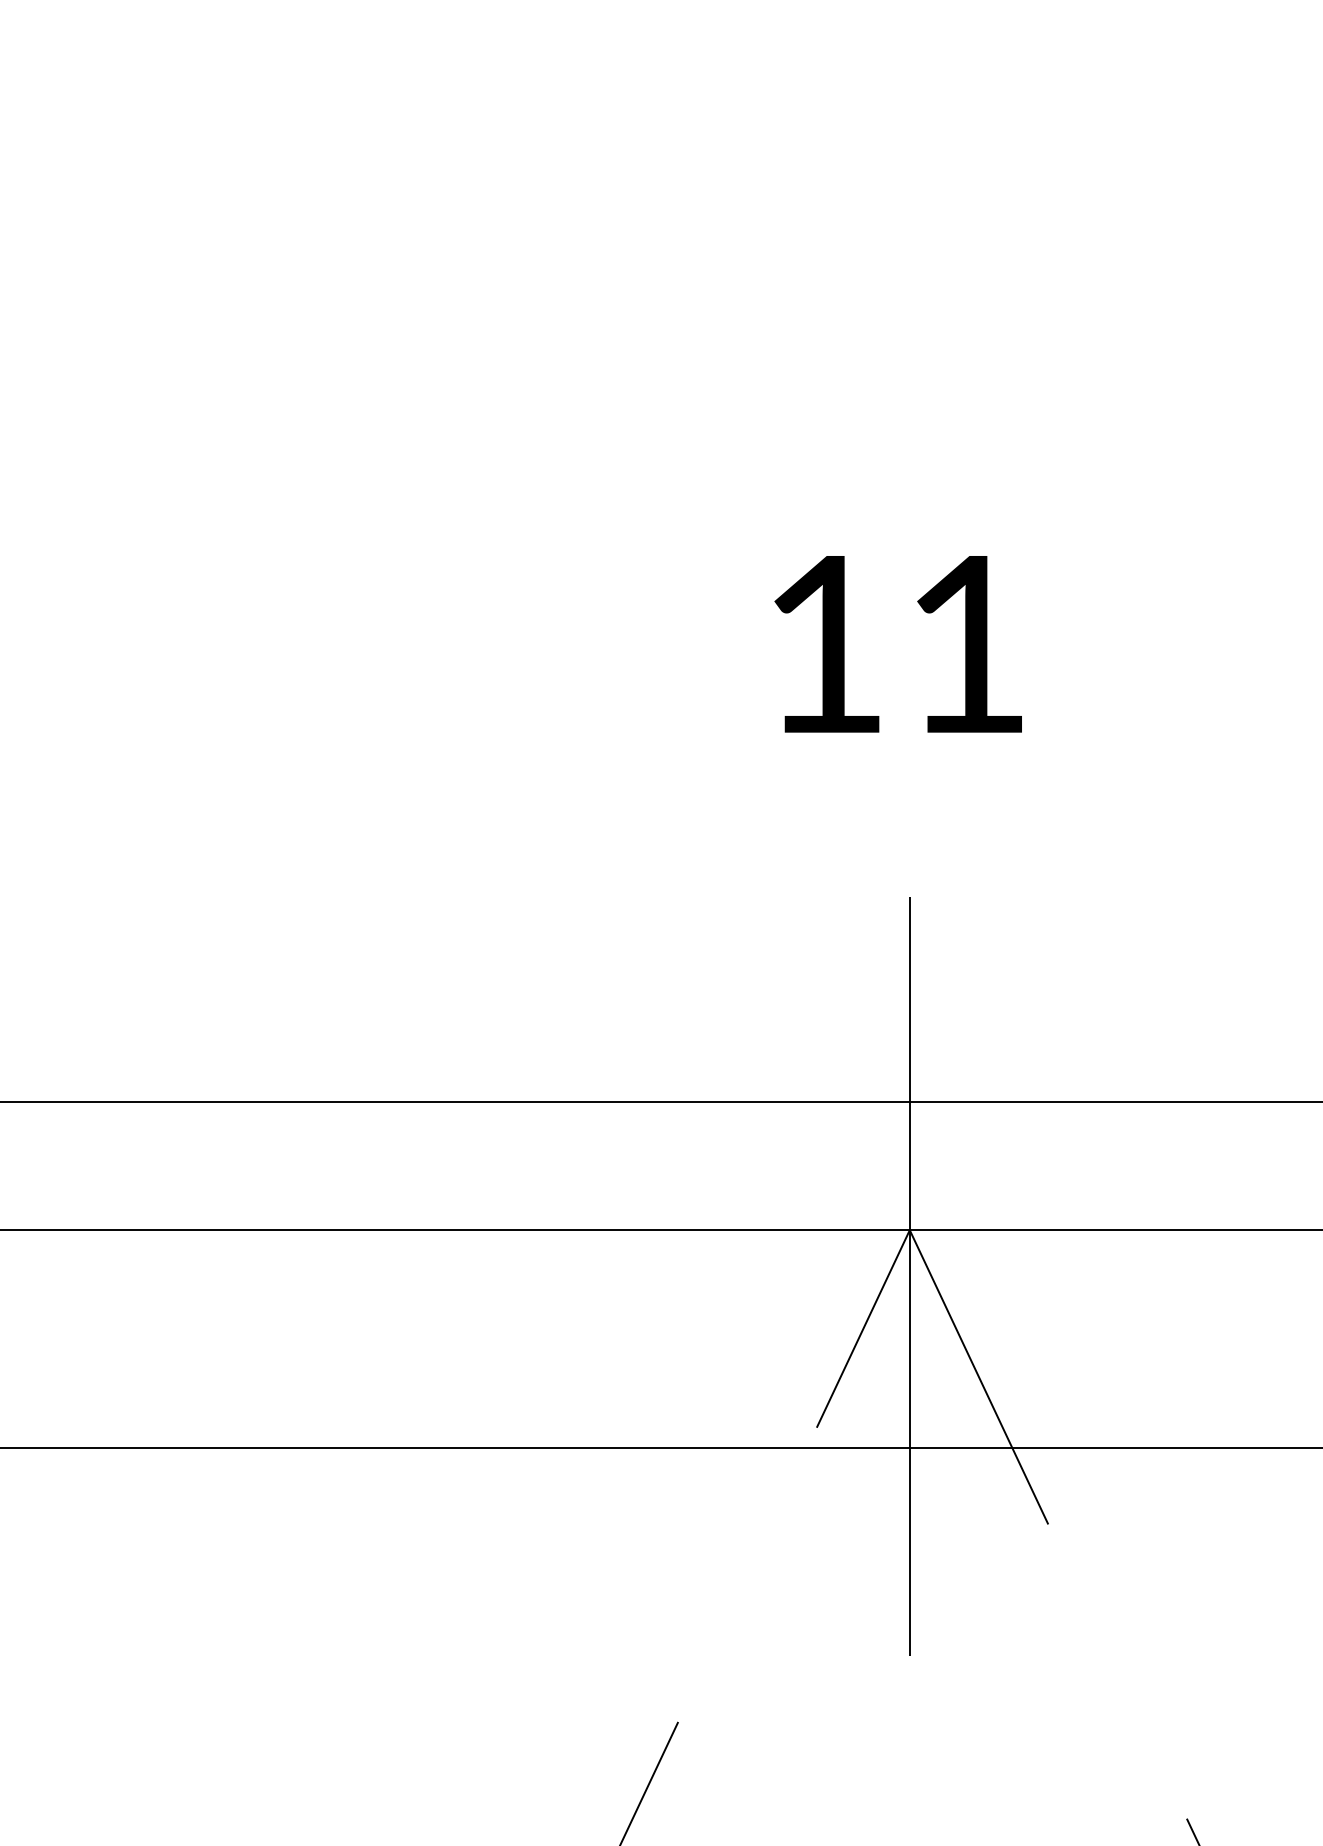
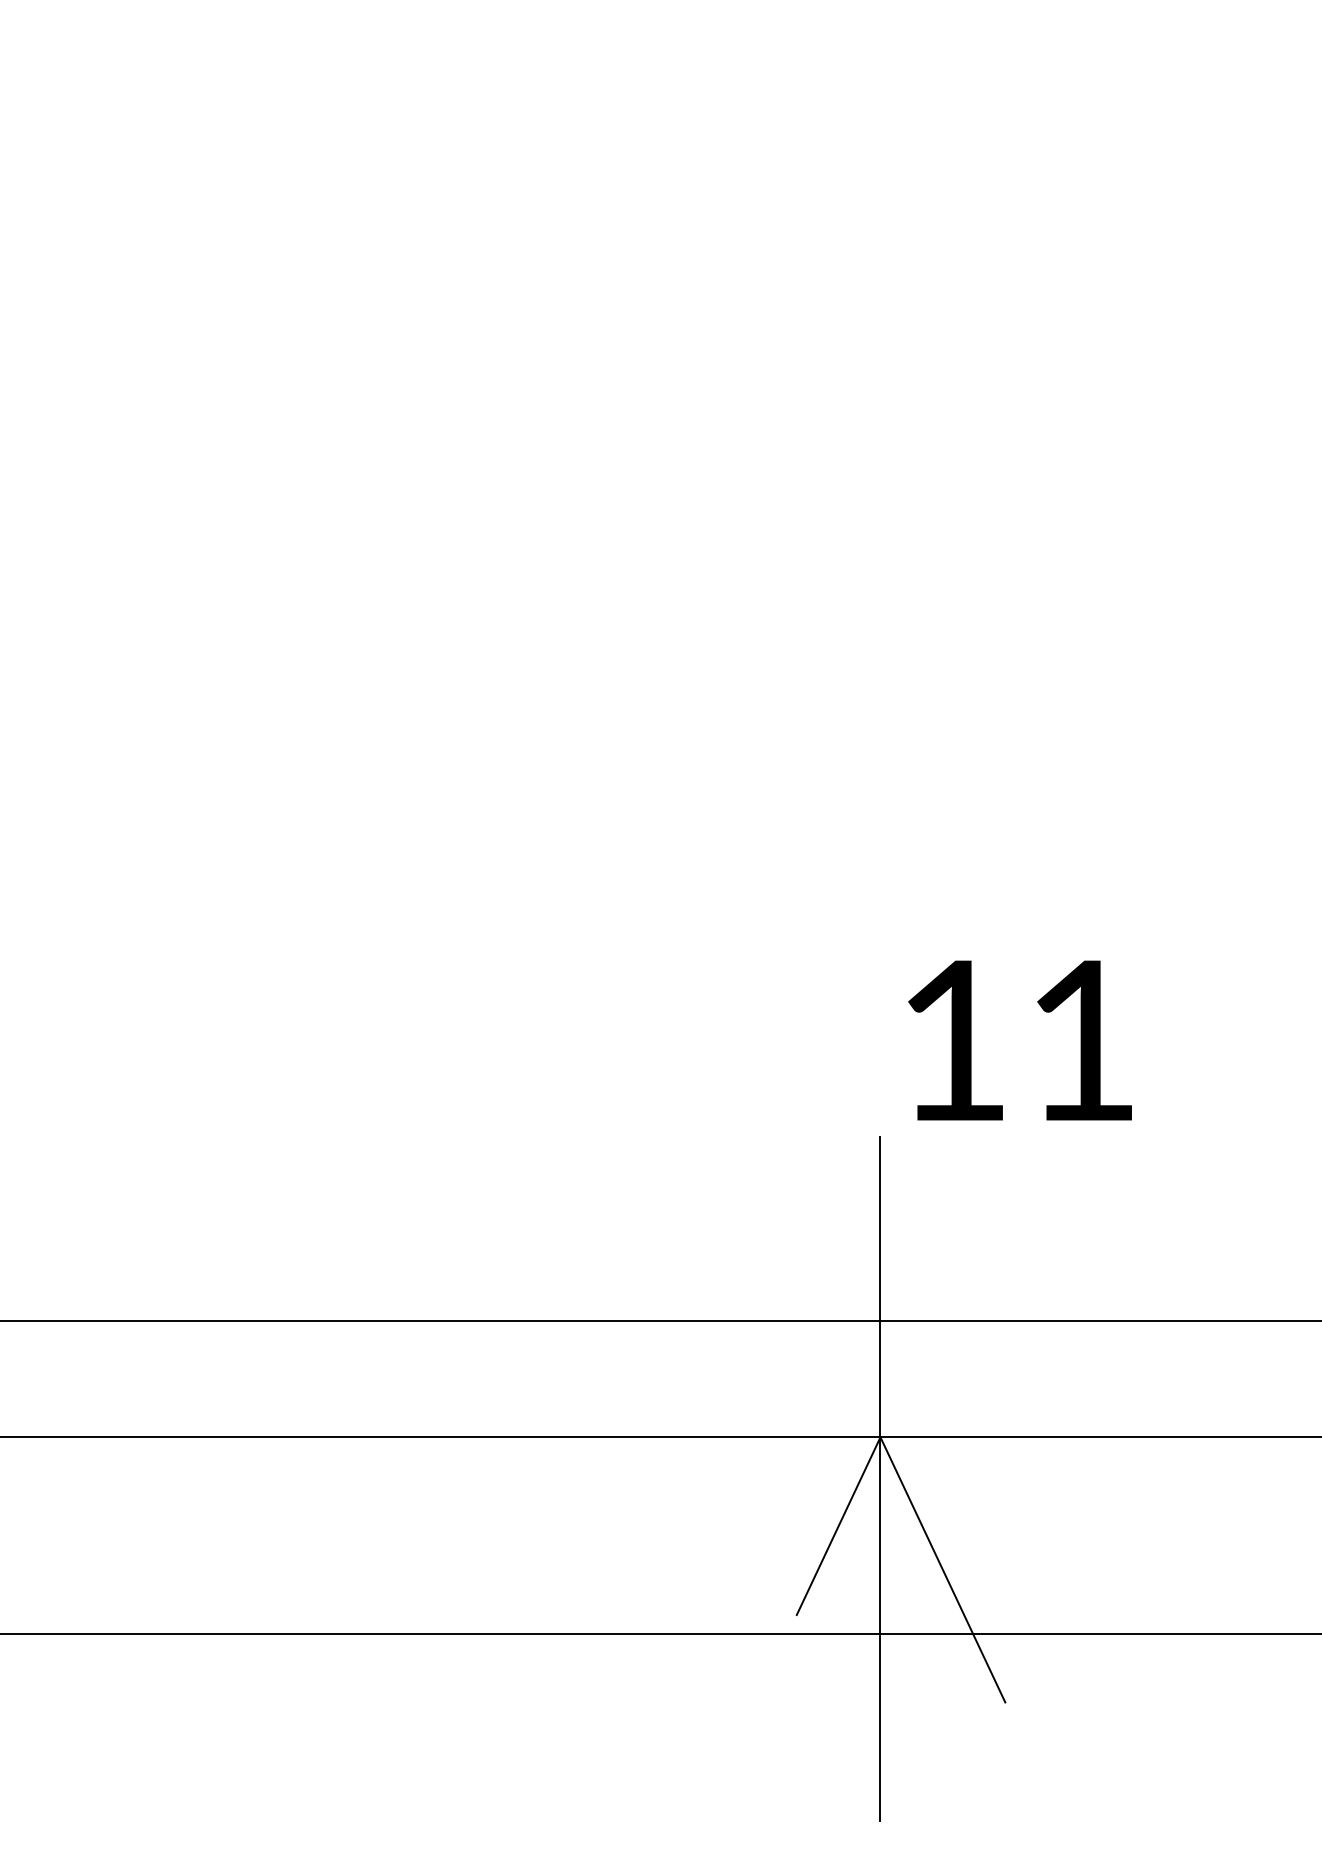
text: (897, 644) -> (1019, 1040), moved

